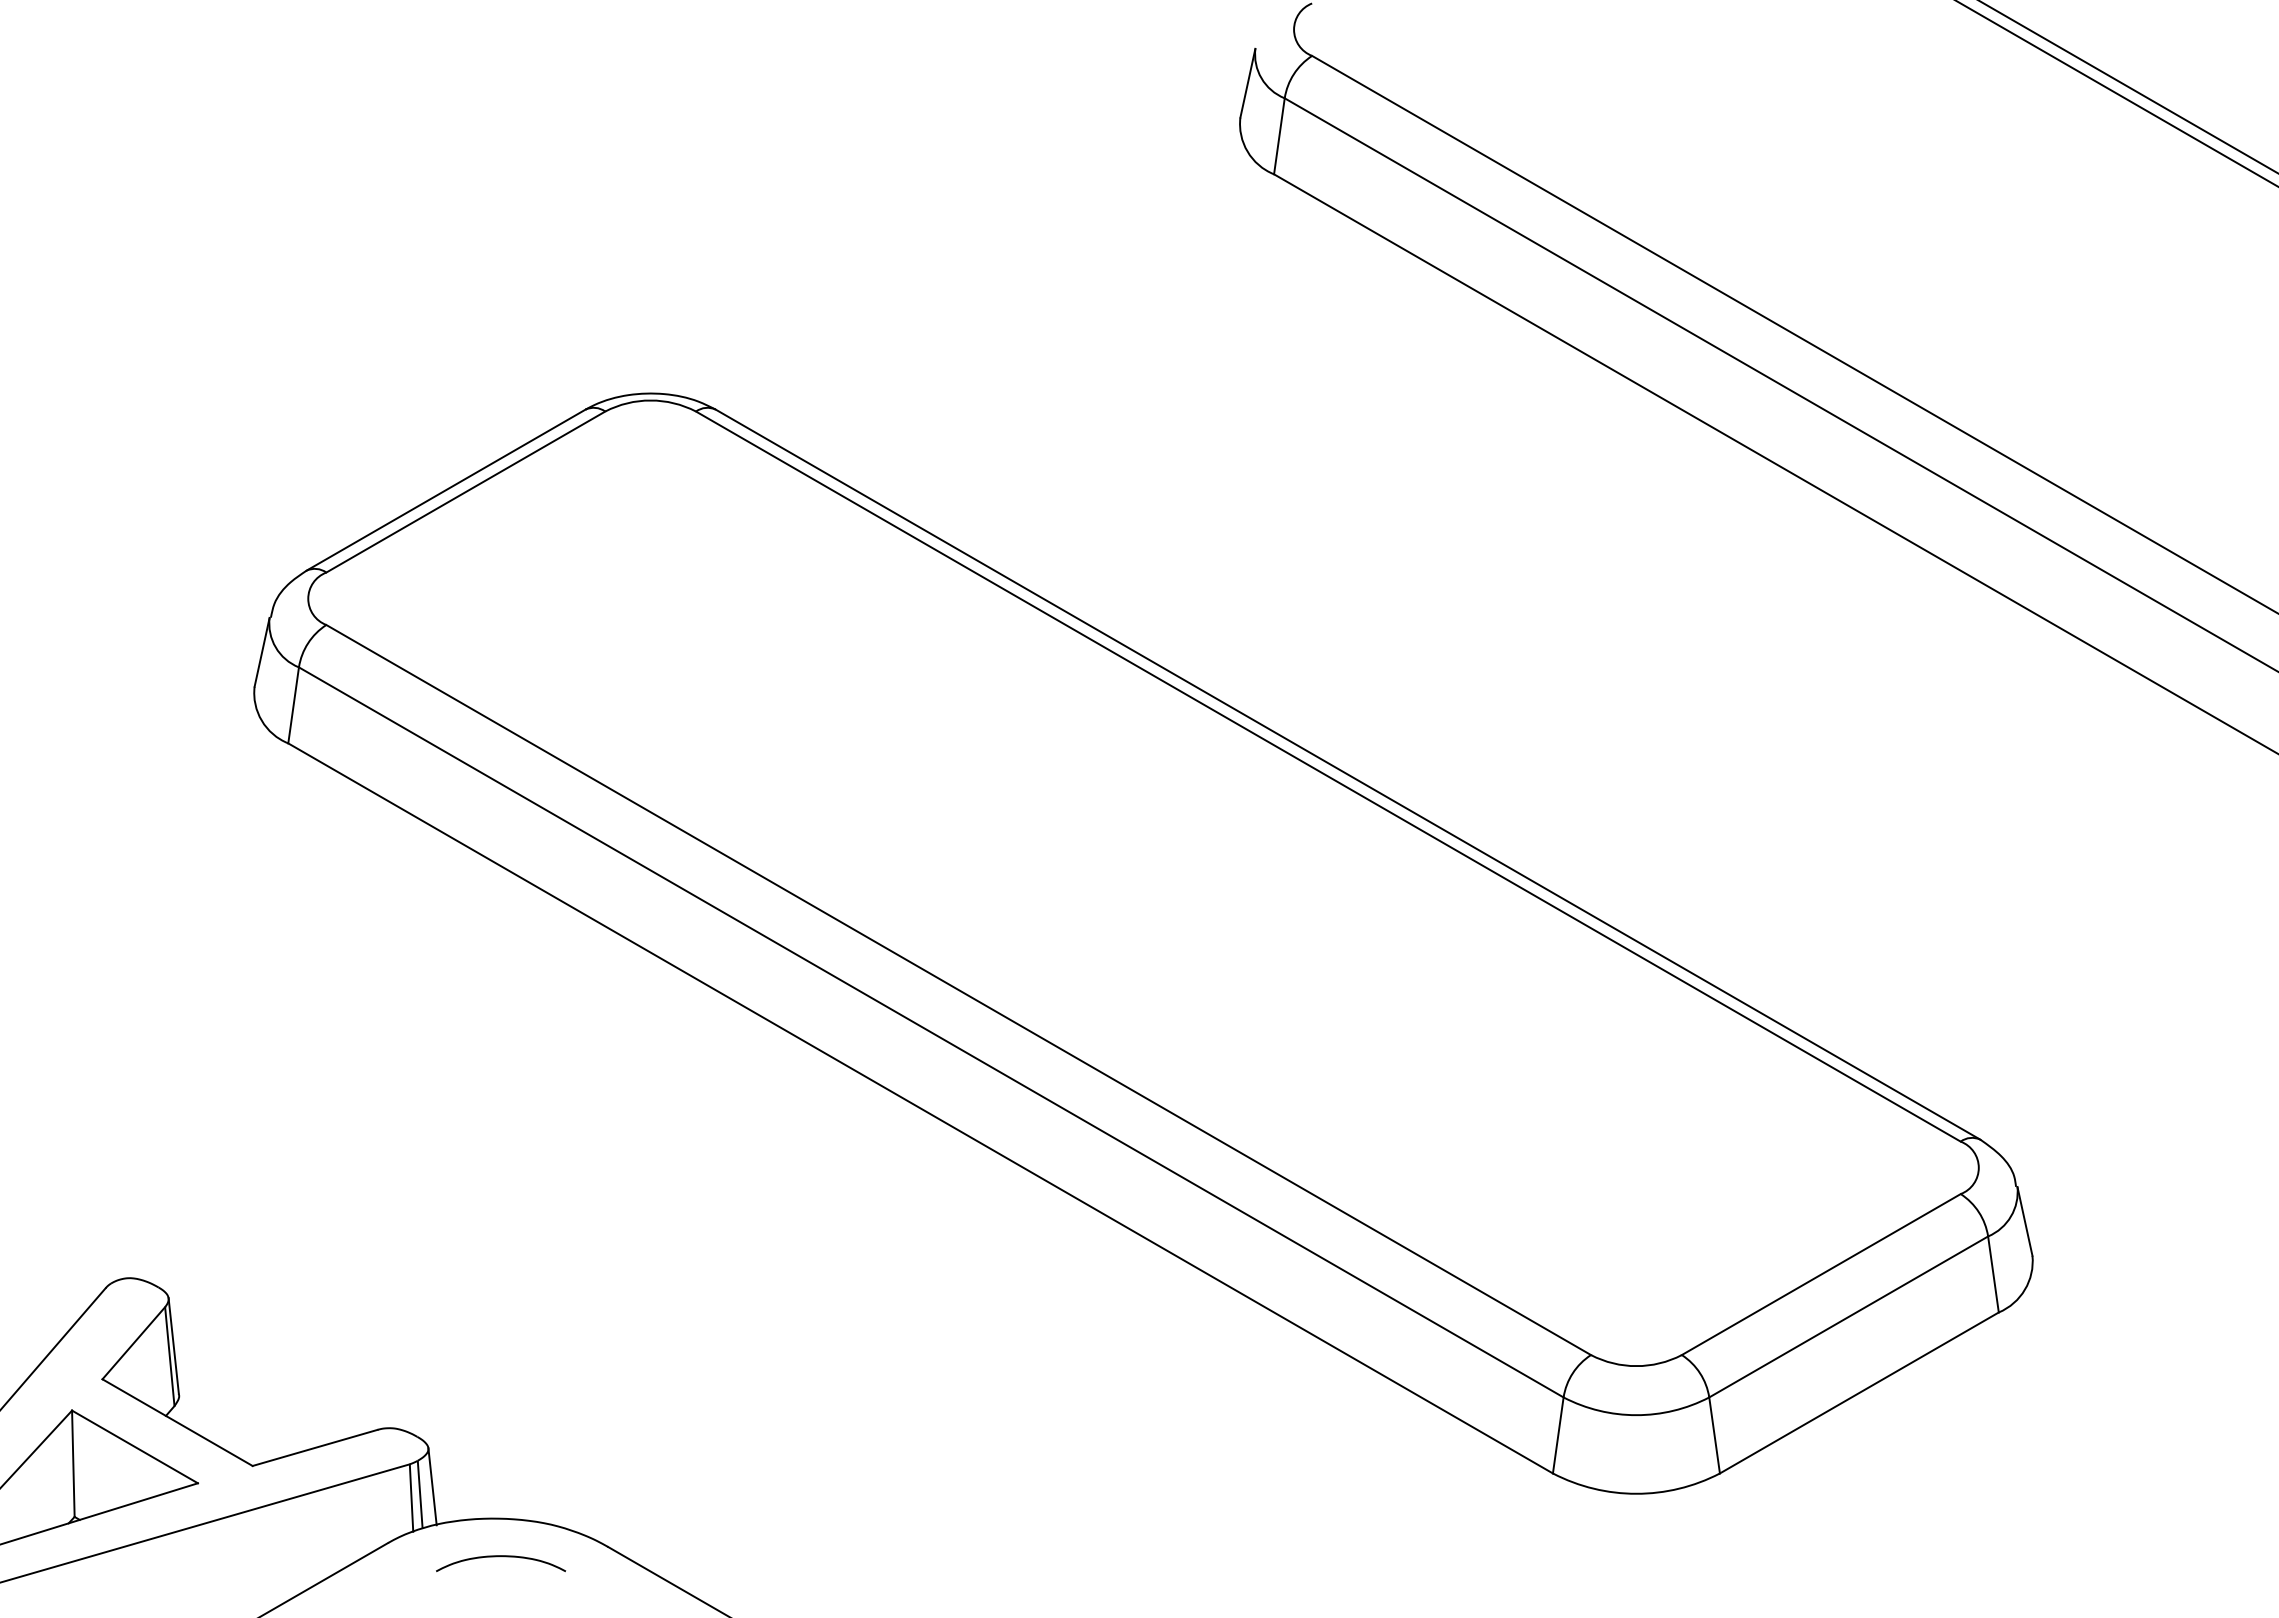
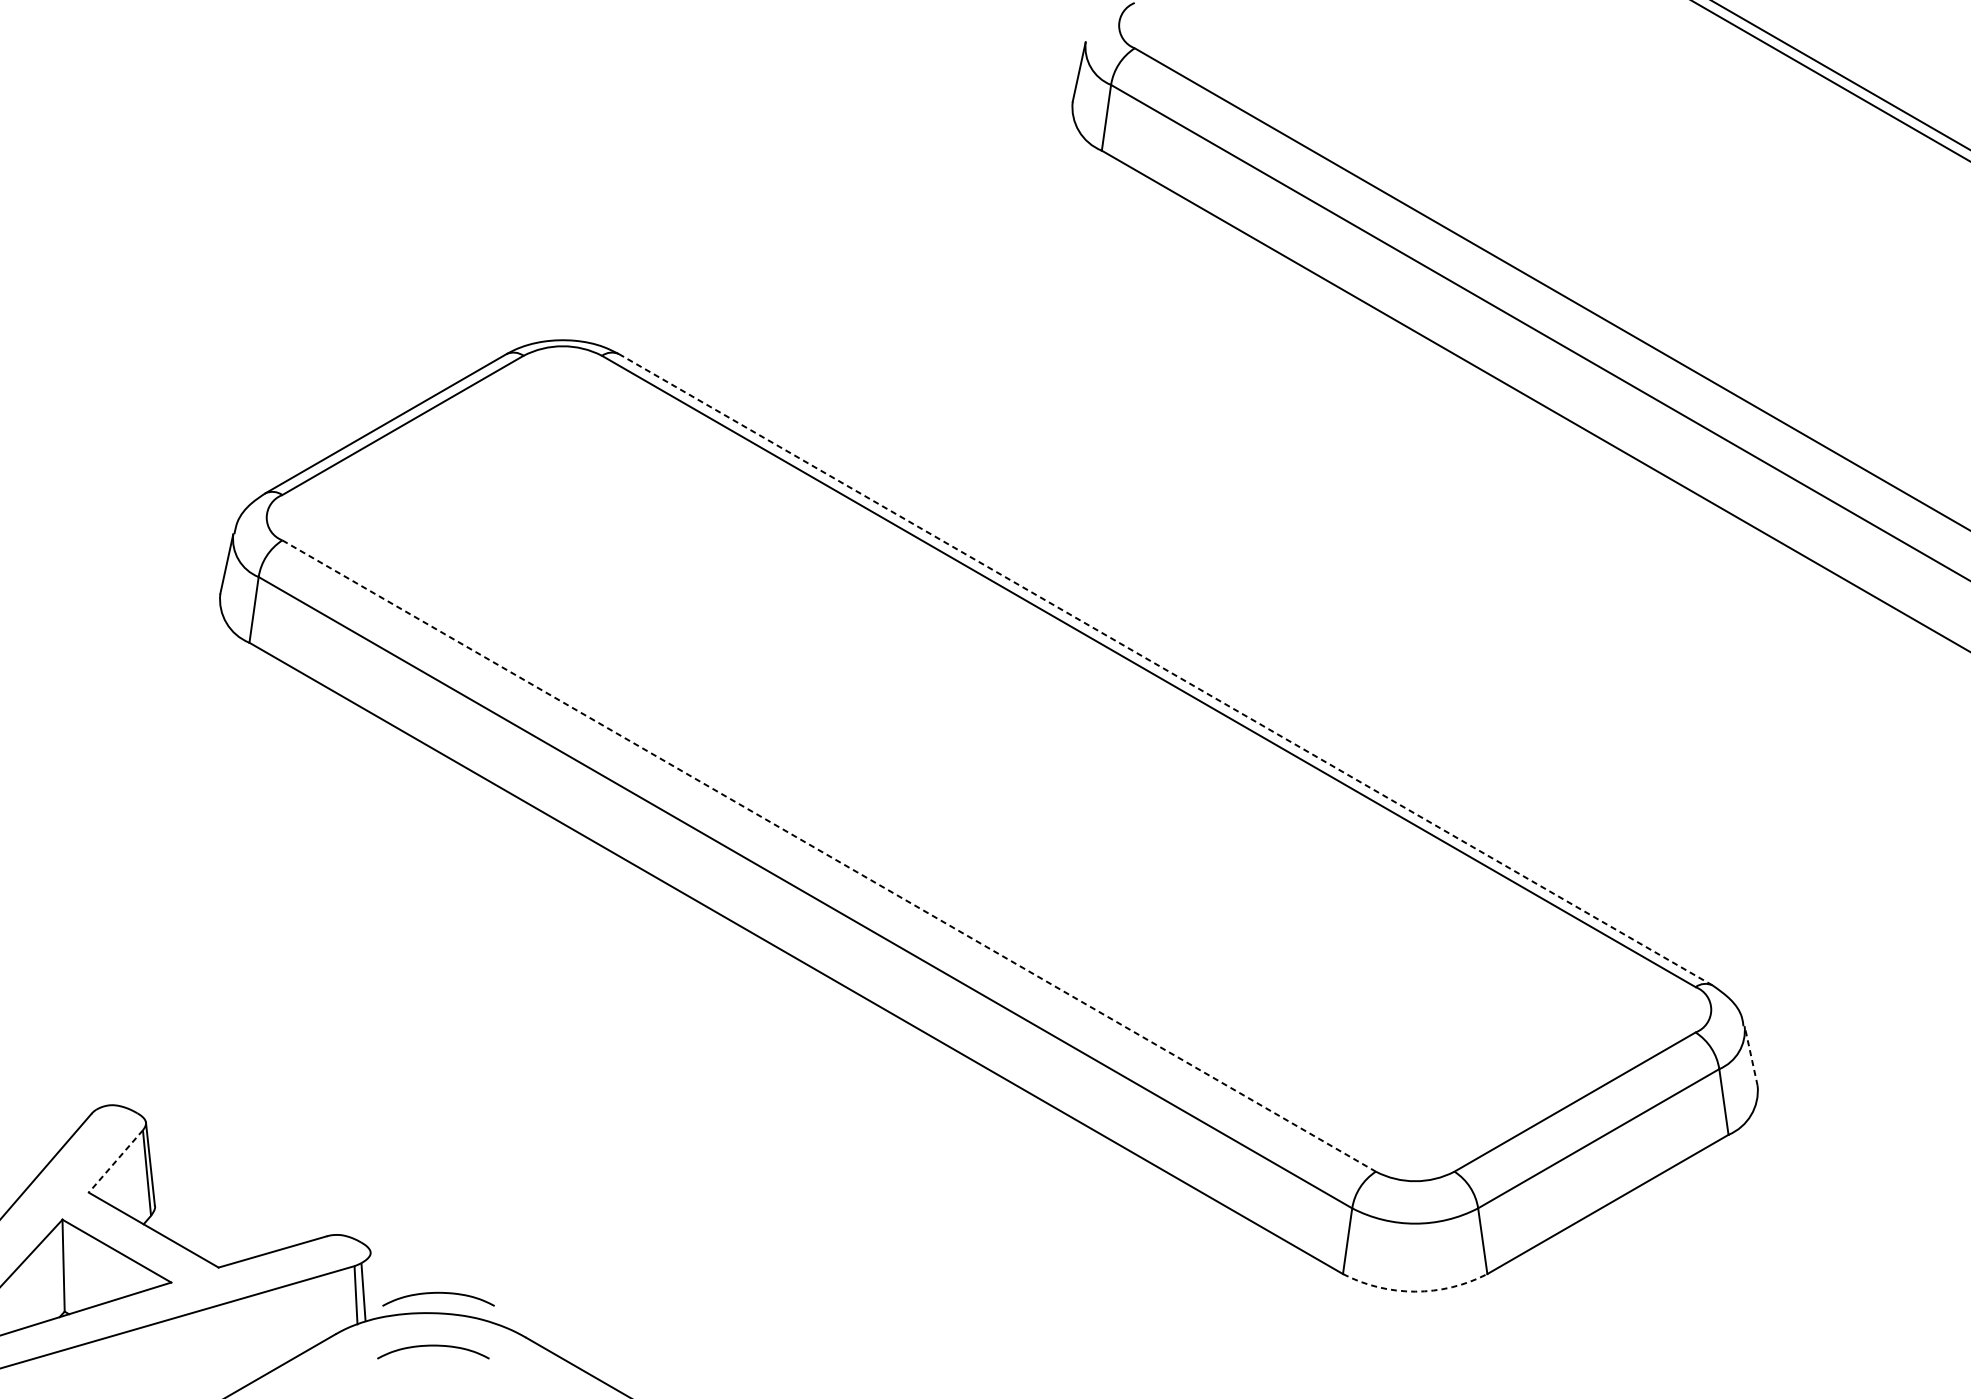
line: (1347, 774) -> (1165, 669), solid -> dashed
line: (959, 990) -> (829, 856), solid -> dashed
line: (2024, 1220) -> (1750, 1055), solid -> dashed
line: (133, 1343) -> (115, 1161), solid -> dashed
line: (432, 1486) -> (374, 1285), removed
arc: (1636, 1493) -> (1415, 1291), solid -> dashed
curve: (505, 1496) -> (437, 1293), added

